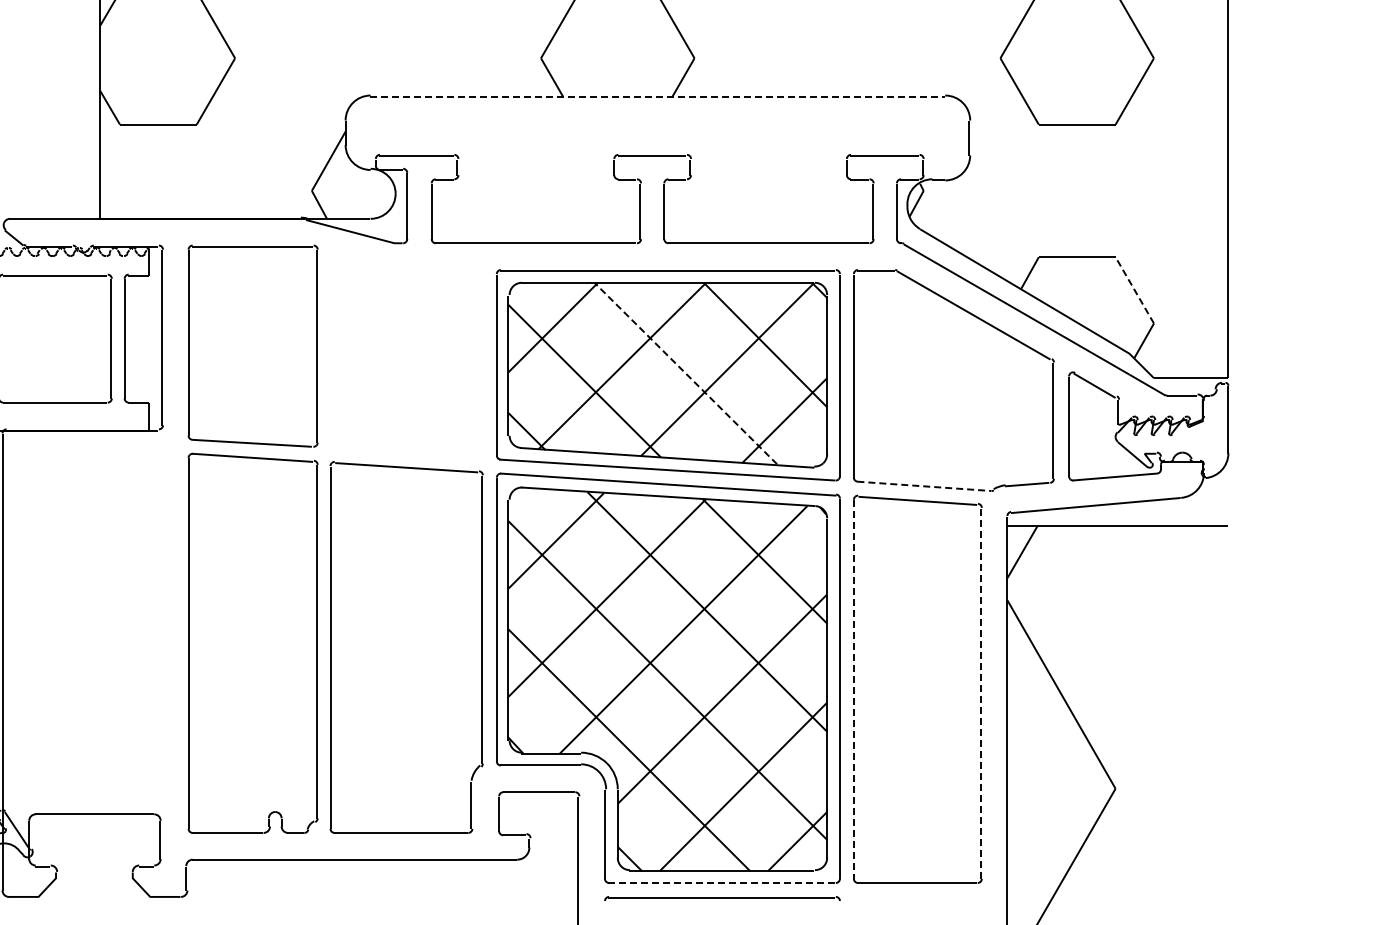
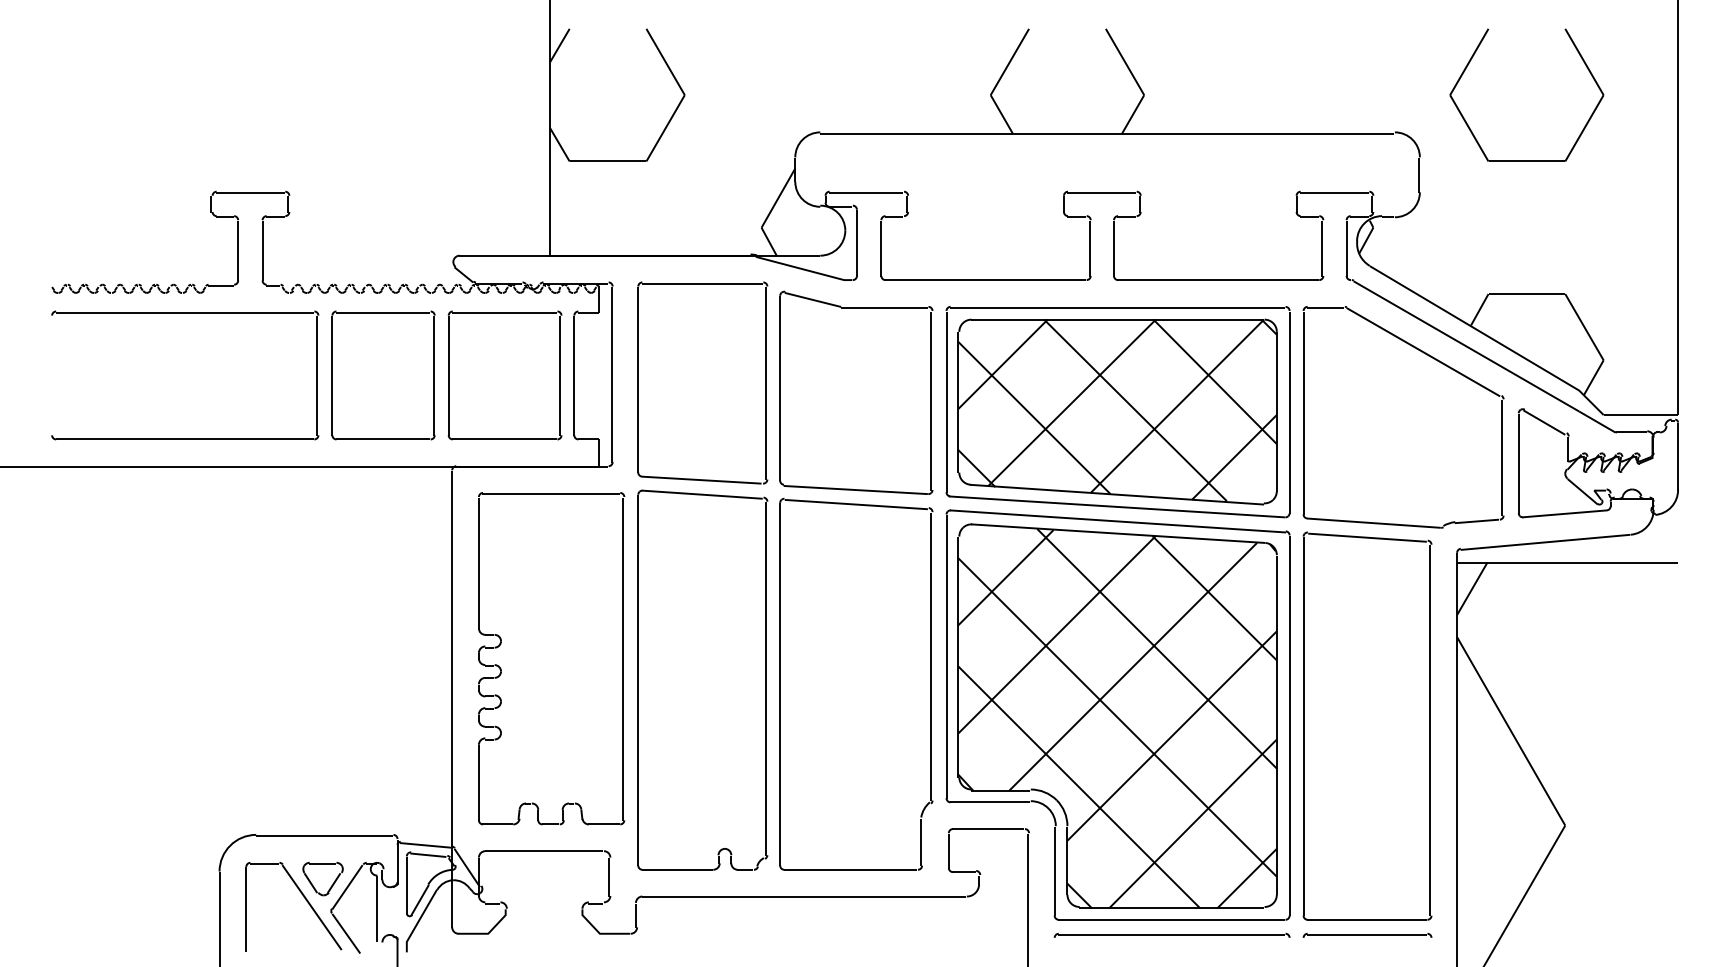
line: (657, 96) -> (1107, 133), dashed -> solid
line: (1134, 289) -> (1584, 326), dashed -> solid
part: (480, 355) -> (930, 392), added
line: (685, 373) -> (1135, 410), dashed -> solid
line: (924, 486) -> (1374, 523), dashed -> solid
part: (51, 631) -> (501, 668), added
line: (853, 689) -> (1303, 726), dashed -> solid
line: (980, 693) -> (1430, 730), dashed -> solid
line: (722, 882) -> (1172, 919), dashed -> solid
part: (917, 898) -> (1367, 935), added

